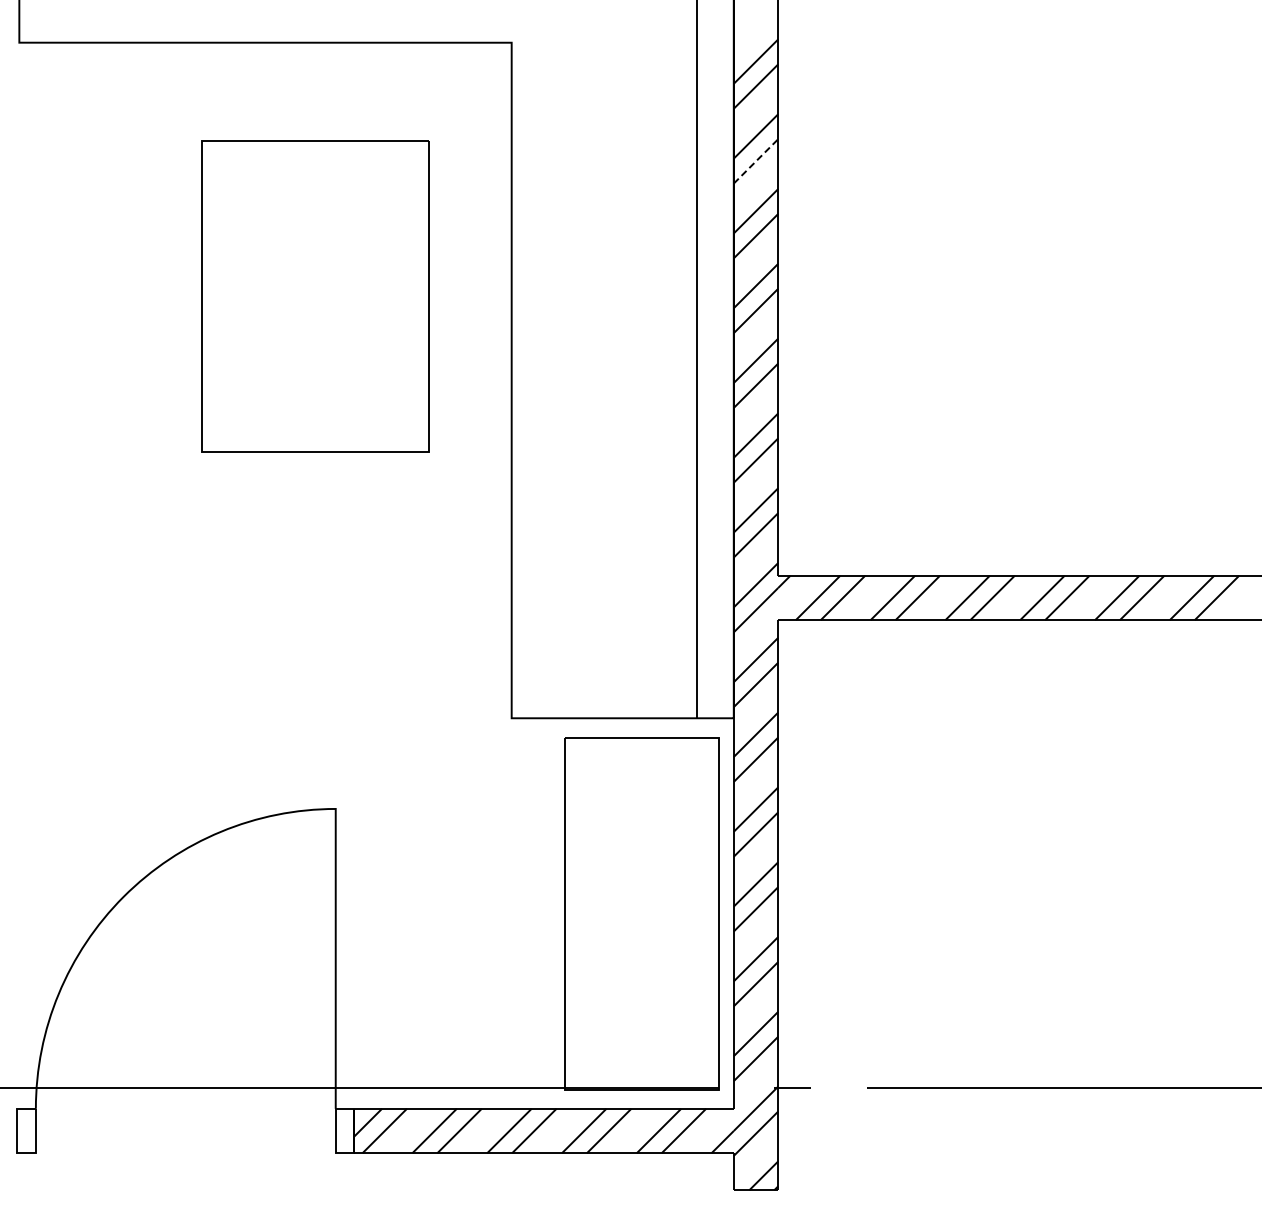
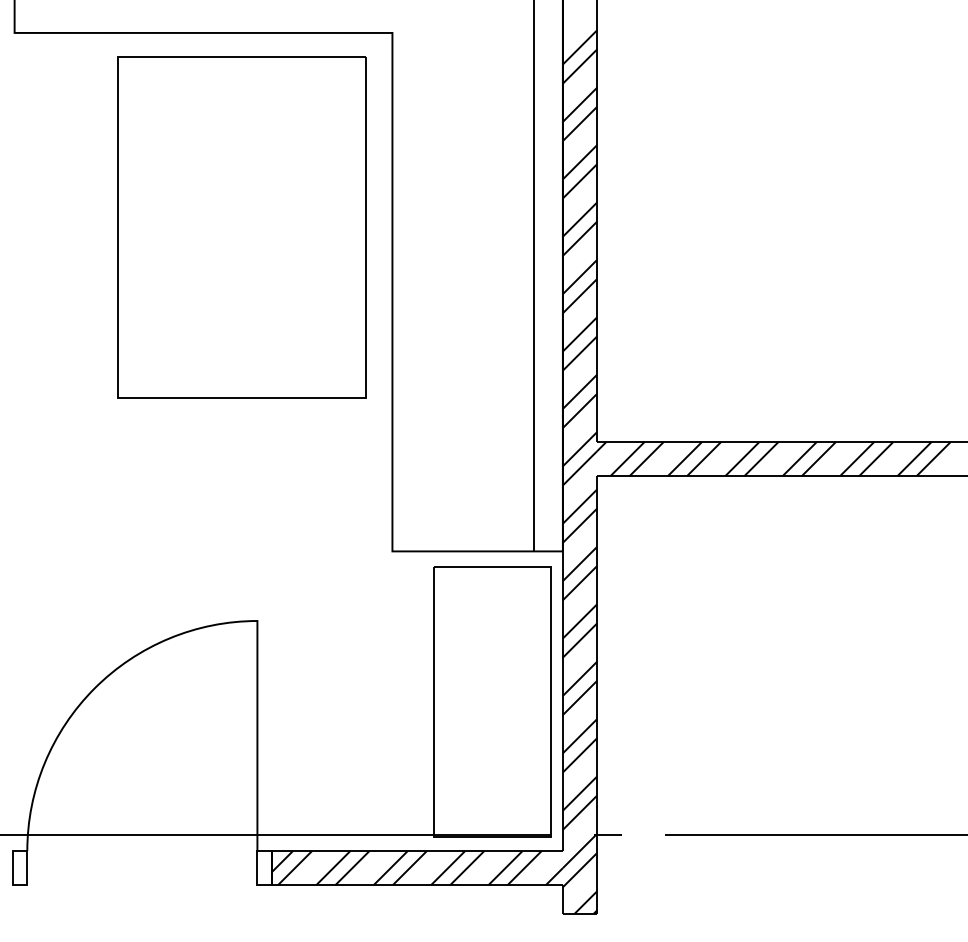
line: (756, 161) -> (580, 124), dashed -> solid
part: (314, 296) -> (241, 227), size x1.43

